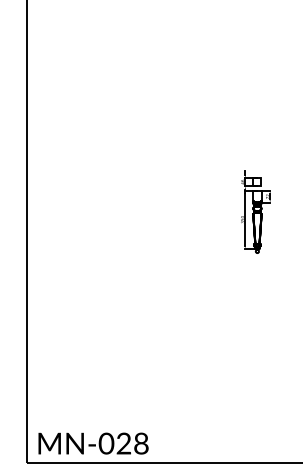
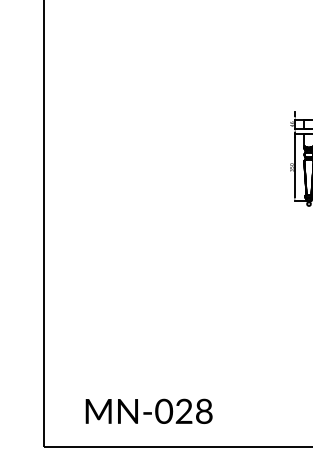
text: (93, 443) -> (149, 411), moved

